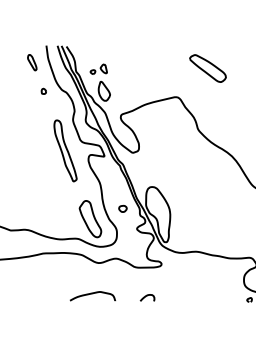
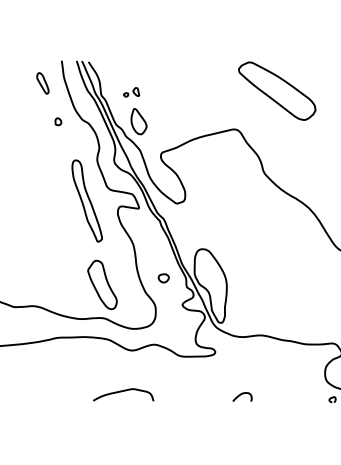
part: (207, 68) -> (276, 91), size x1.6
part: (98, 69) -> (131, 92), size x0.7
part: (90, 218) -> (102, 284), moved
curve: (146, 296) -> (241, 395), moved

